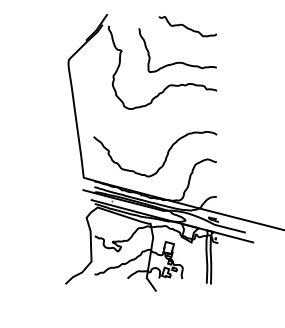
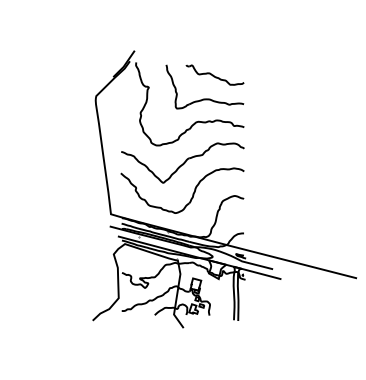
part: (187, 25) -> (214, 74), moved
part: (155, 125) -> (182, 162), added

